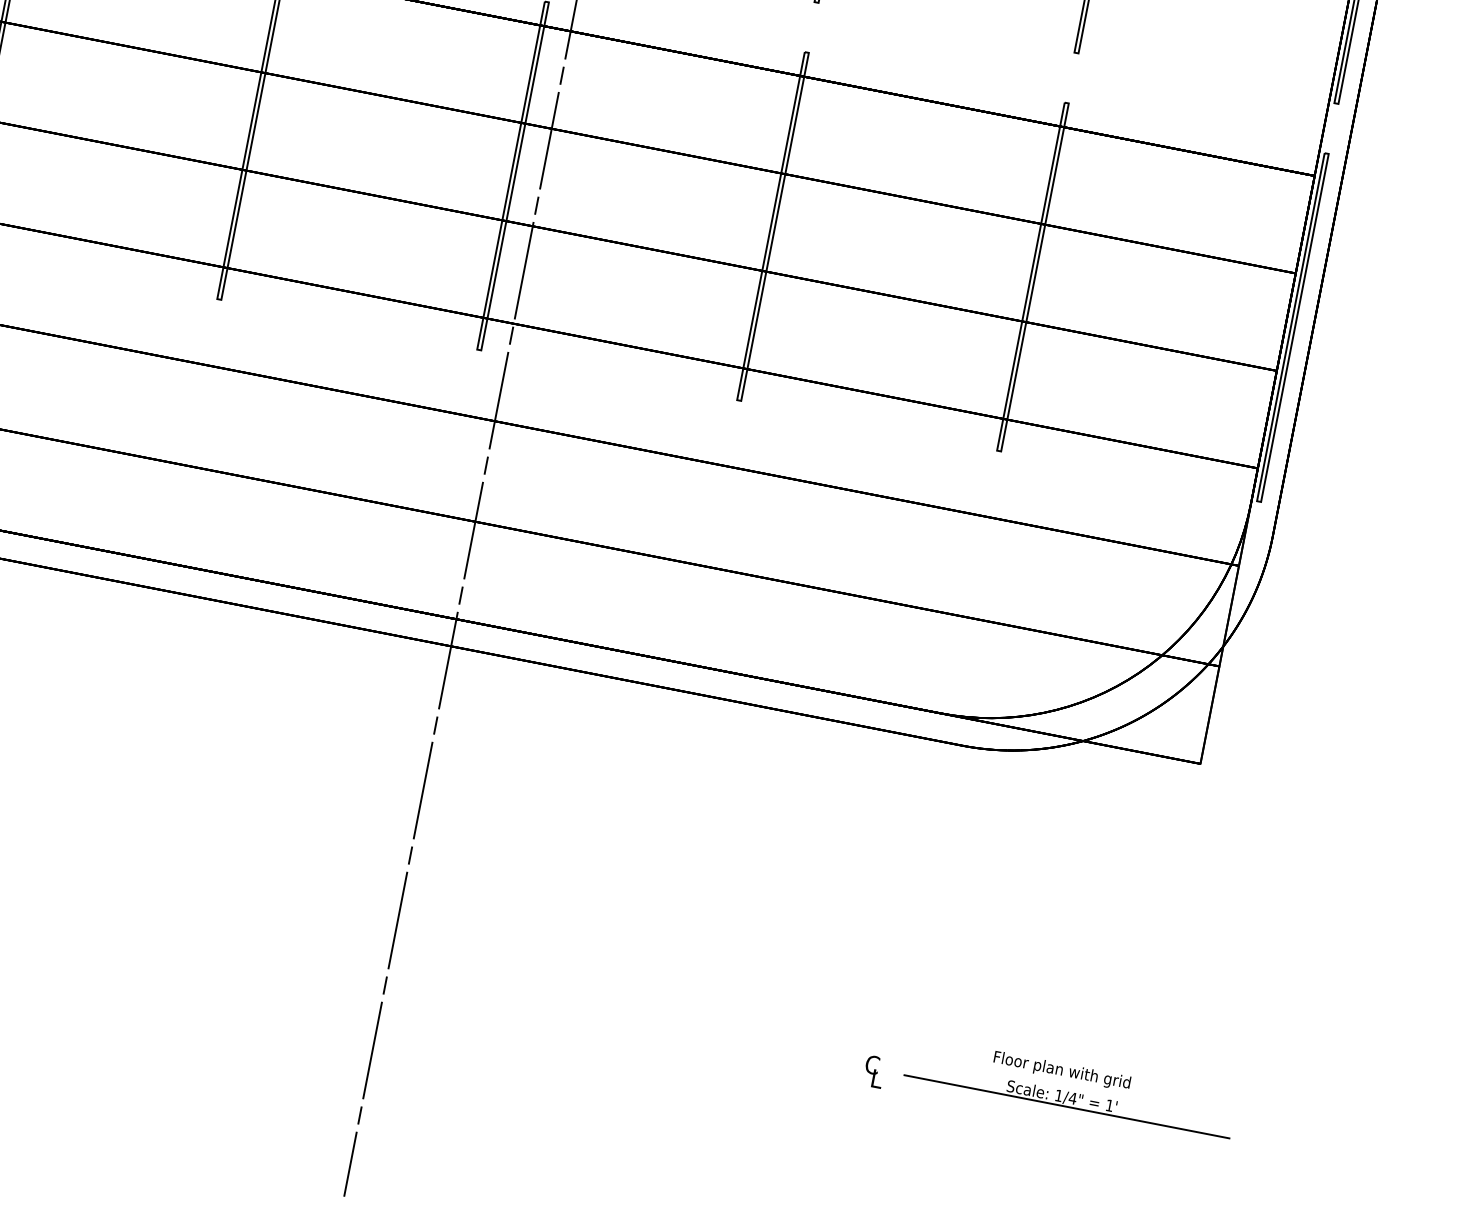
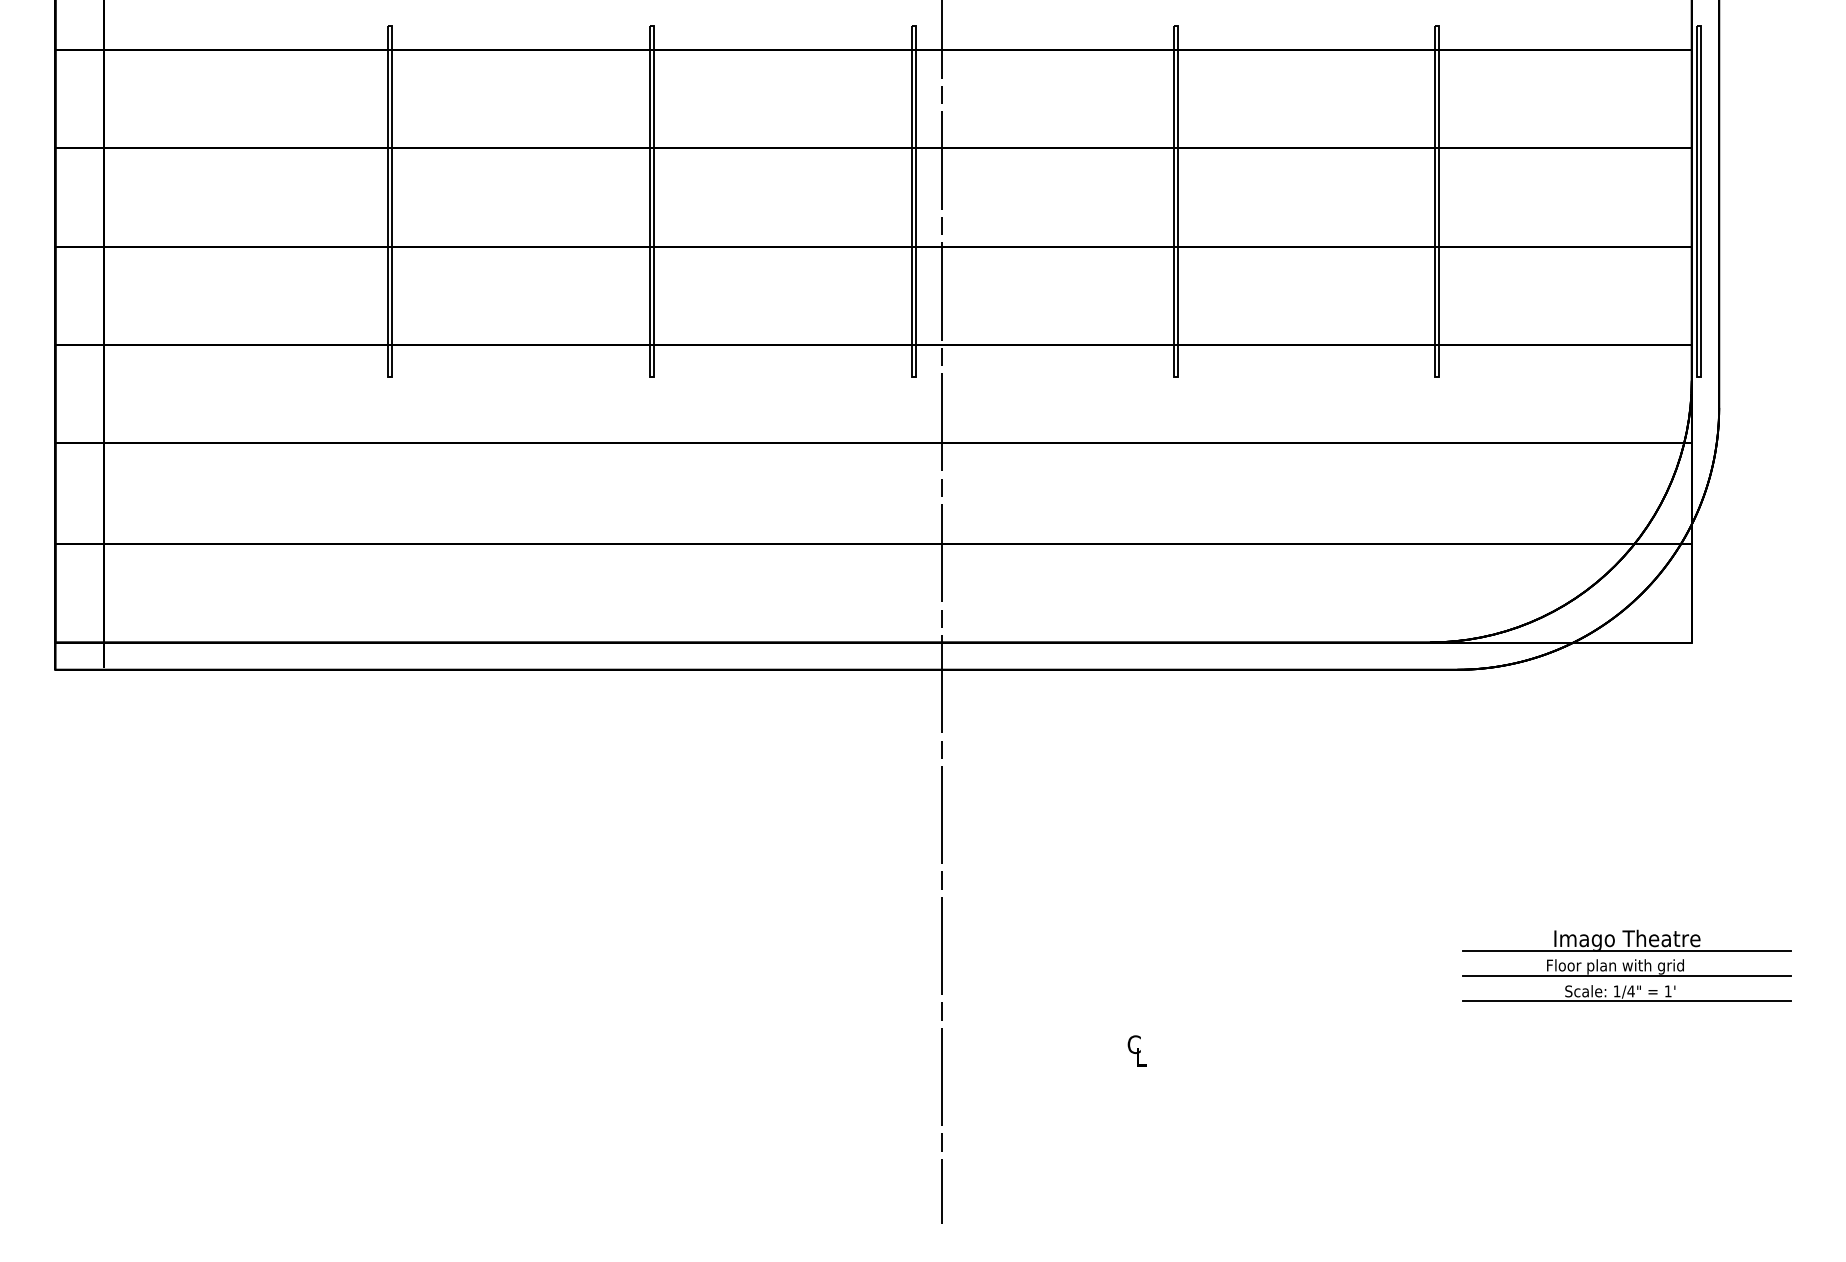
part: (1078, 1047) -> (1626, 940), added
text: (873, 1071) -> (1136, 1050), moved
line: (1071, 1082) -> (1626, 976), added

